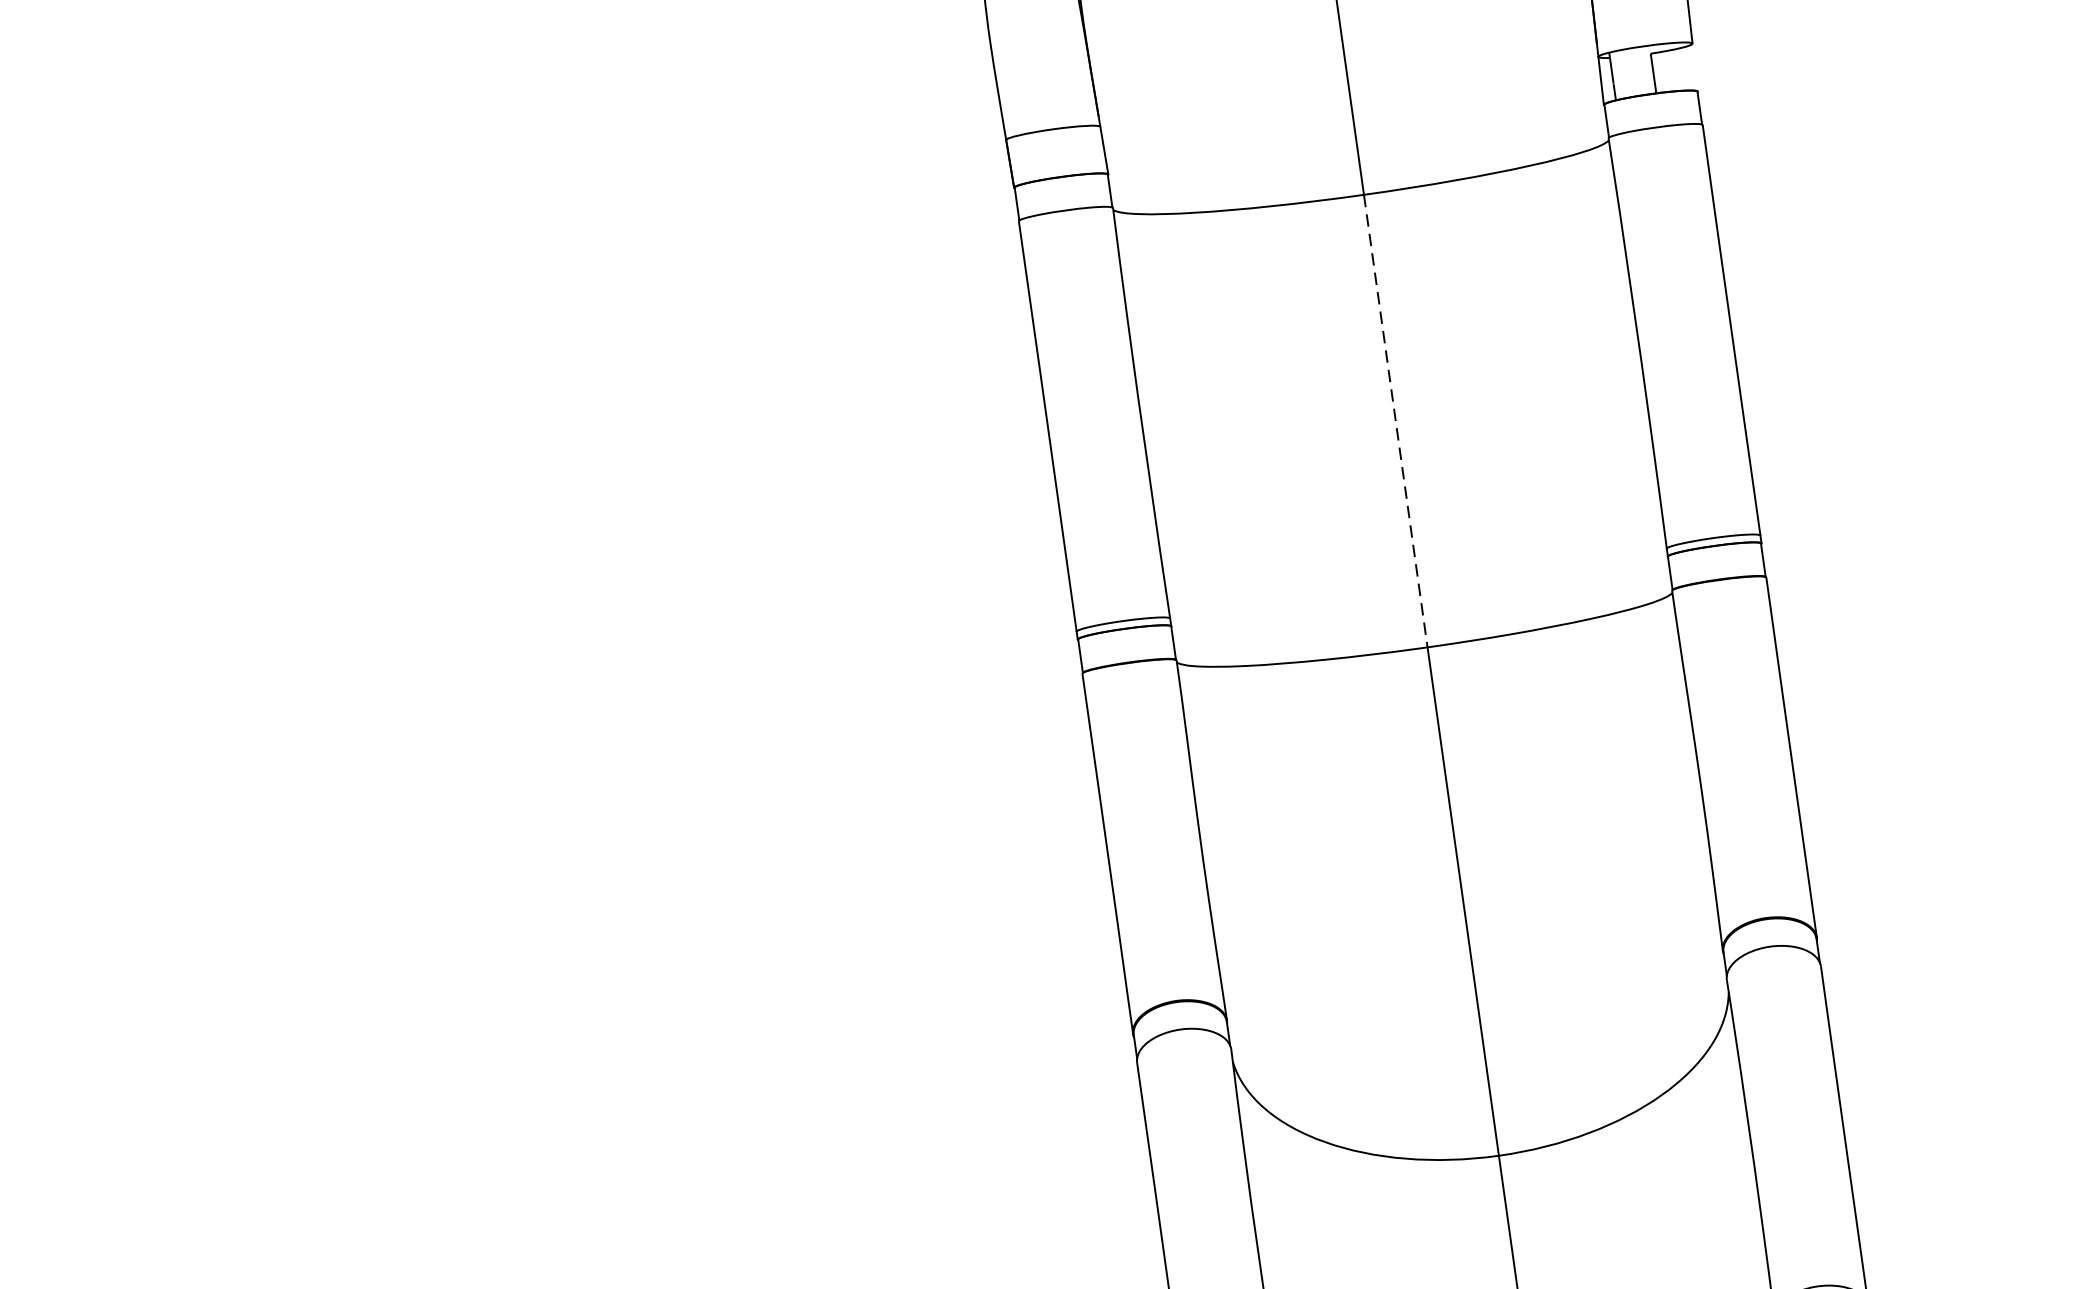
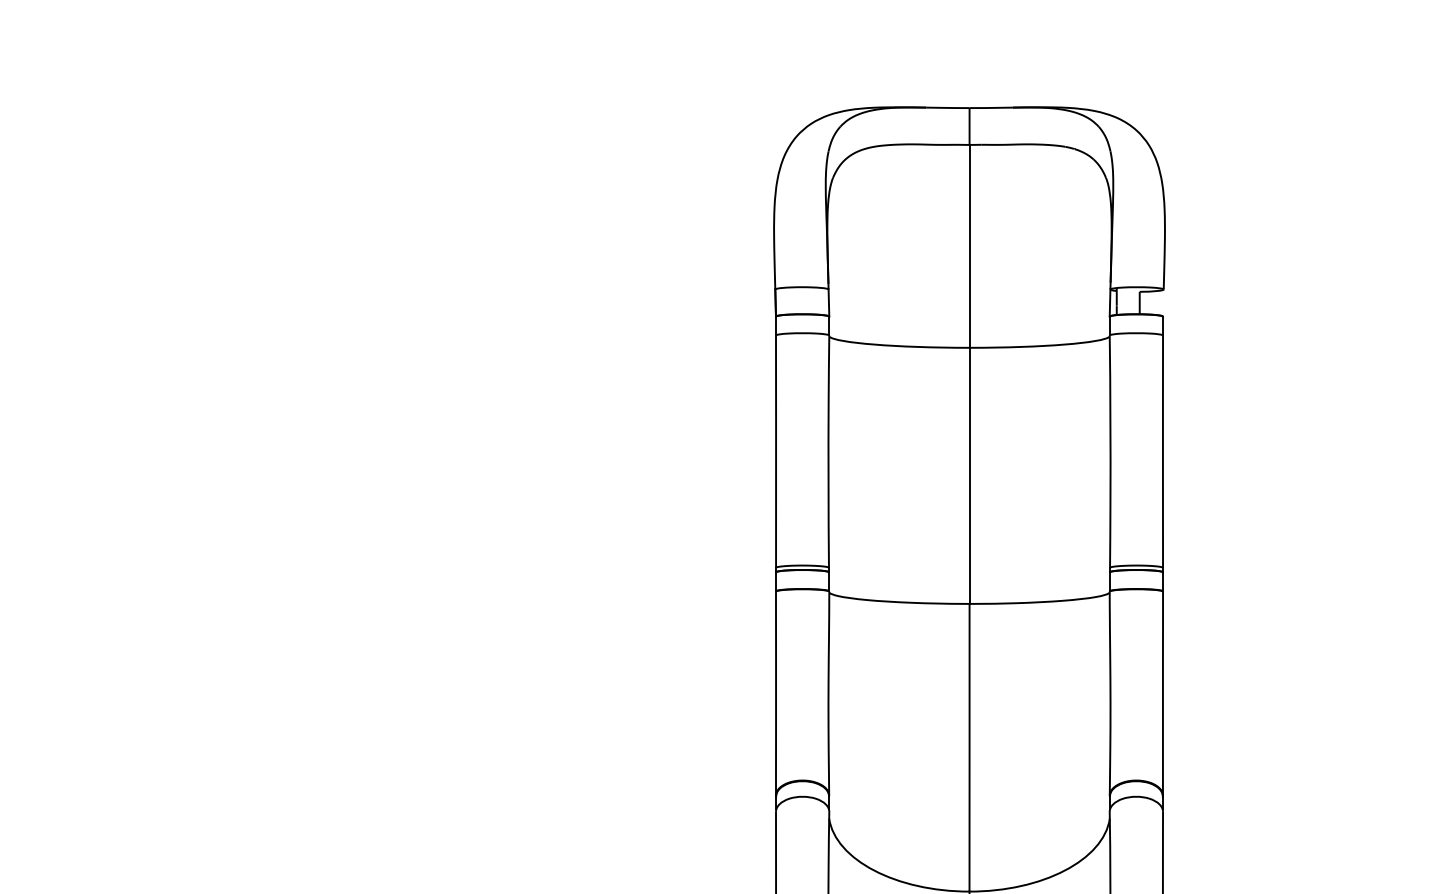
line: (1395, 422) -> (969, 476), dashed -> solid

